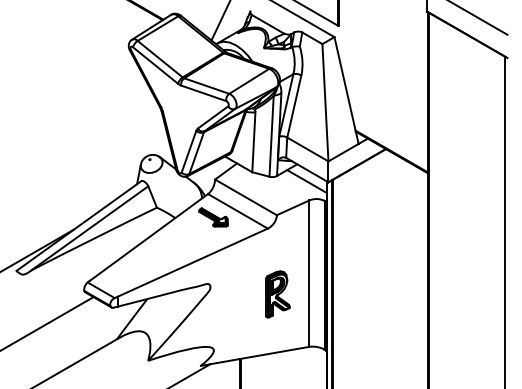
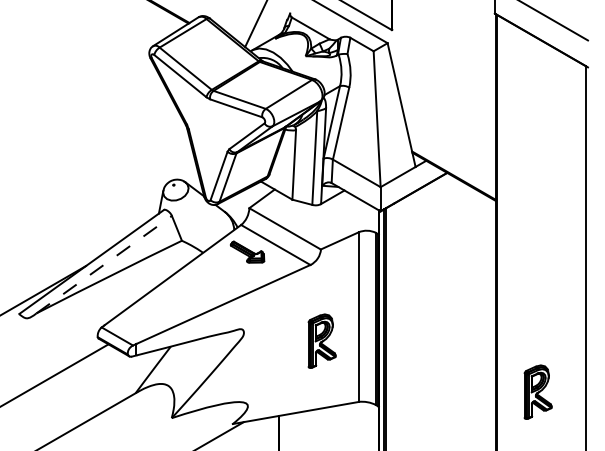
line: (306, 181) -> (355, 210), removed
line: (90, 228) -> (104, 264), solid -> dashed
part: (463, 337) -> (537, 391), added

